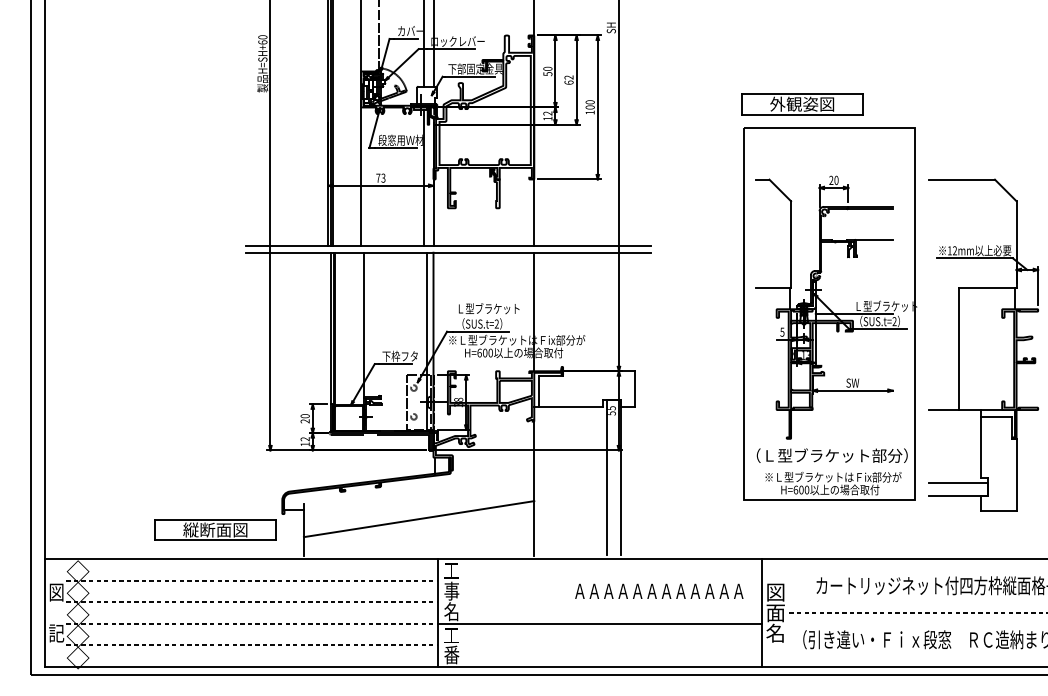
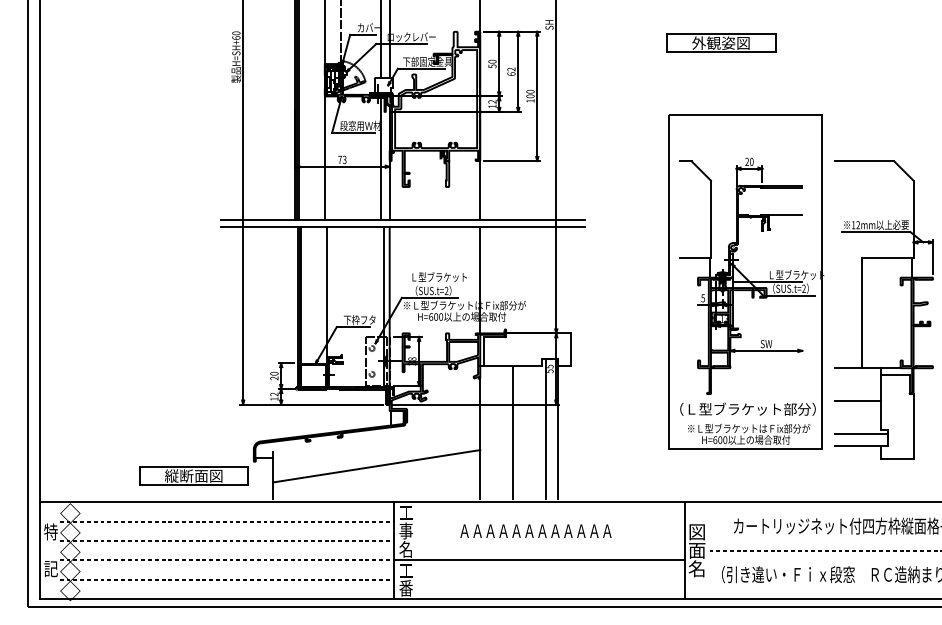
part: (802, 104) -> (721, 43), moved
line: (954, 446) -> (857, 401), added
line: (570, 481) -> (512, 432), added
text: (659, 590) -> (536, 530), moved
text: (56, 591) -> (50, 531), 図 -> 特

